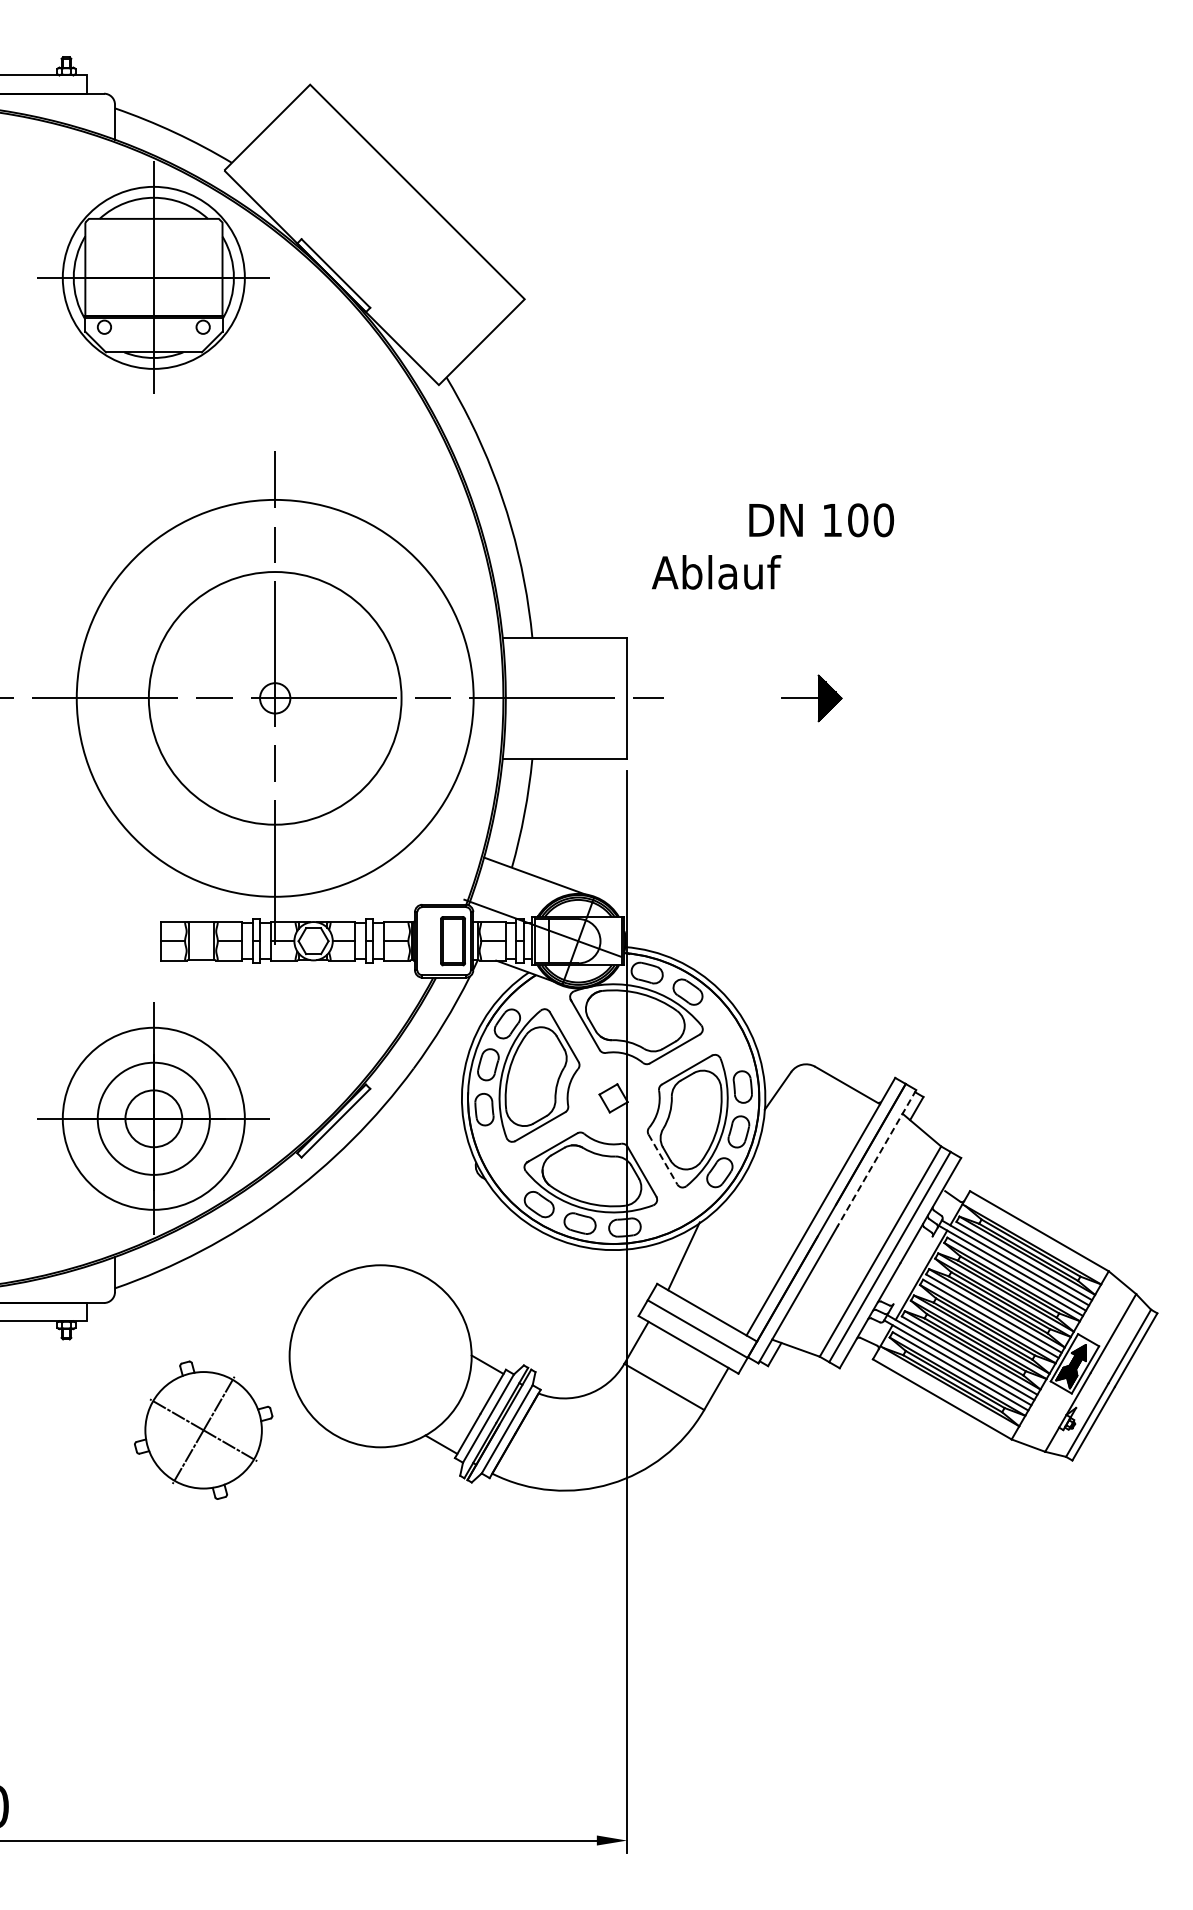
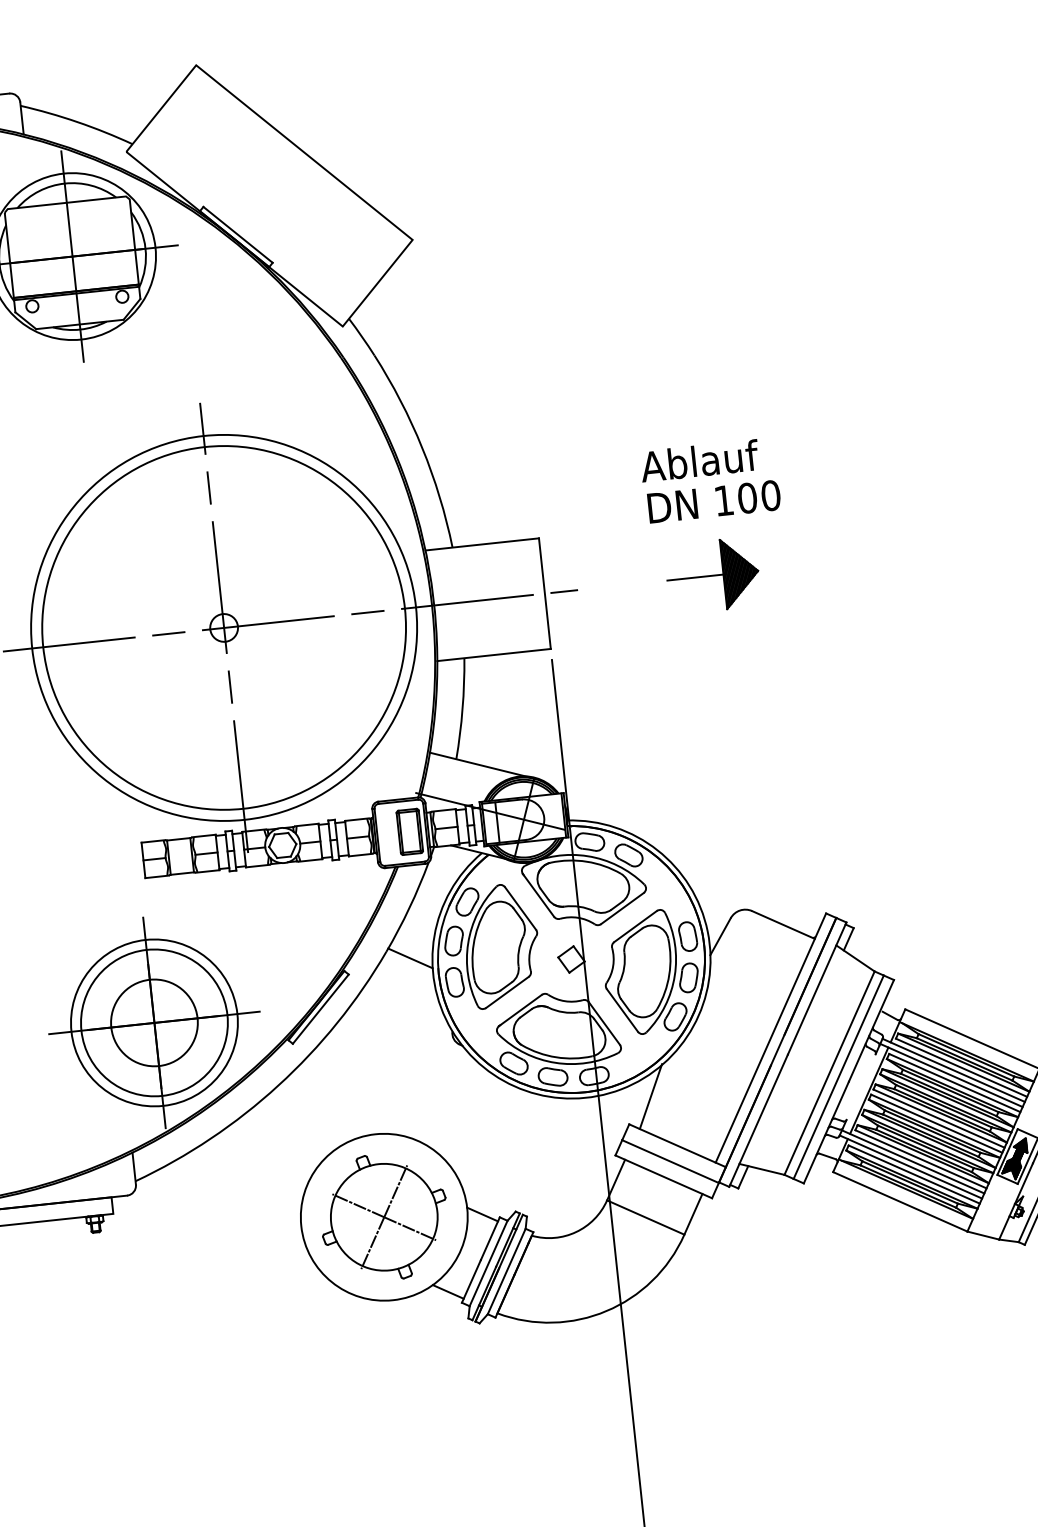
text: (821, 520) -> (714, 501), moved
text: (716, 572) -> (699, 461), moved
circle: (274, 697) -> (223, 627), size x1.67
part: (811, 698) -> (712, 575), size x1.67
line: (439, 1078) -> (410, 958), added
circle: (153, 1118) -> (154, 1022), size x1.43
circle: (153, 1118) -> (154, 1022), size x1.67
line: (876, 1158) -> (816, 988), dashed -> solid
line: (663, 1159) -> (622, 1010), dashed -> solid
part: (203, 1429) -> (384, 1216), moved

